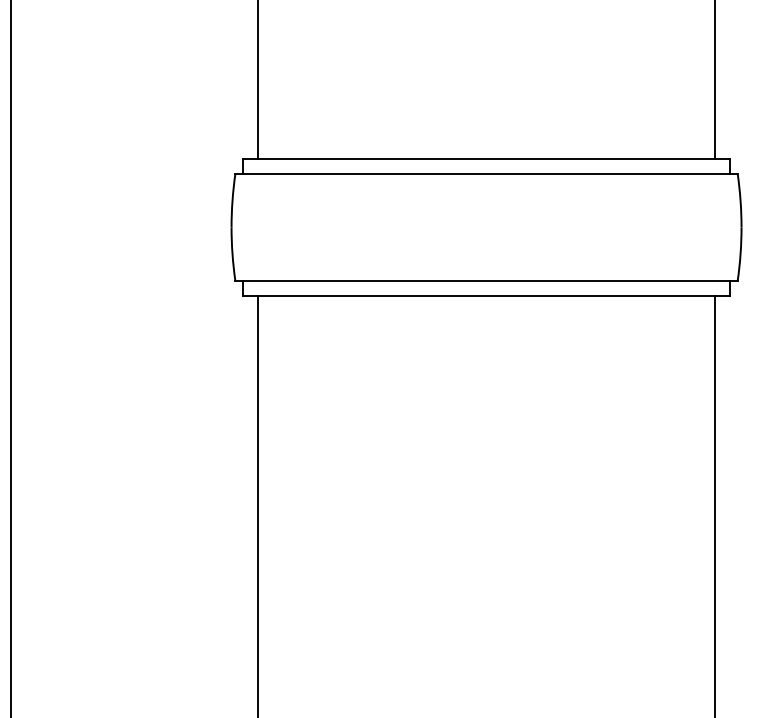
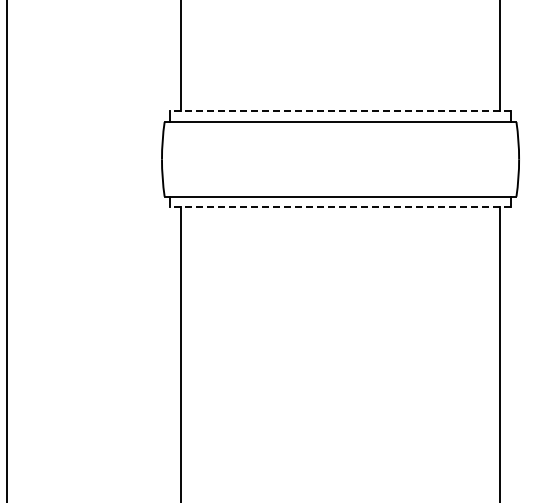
line: (486, 159) -> (340, 111), solid -> dashed
line: (486, 296) -> (340, 207), solid -> dashed

